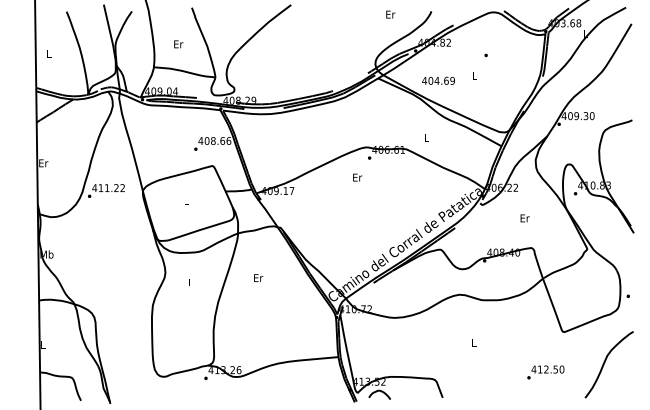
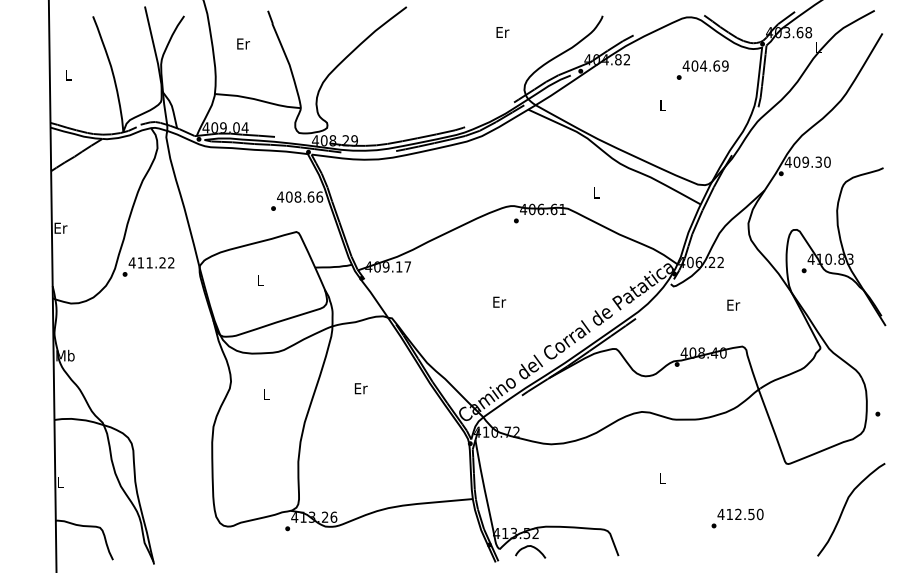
text: (390, 14) -> (502, 32), moved
text: (178, 43) -> (243, 43), moved
text: (438, 80) -> (705, 65), moved
text: (357, 177) -> (499, 301), moved
text: (545, 372) -> (737, 518), moved

